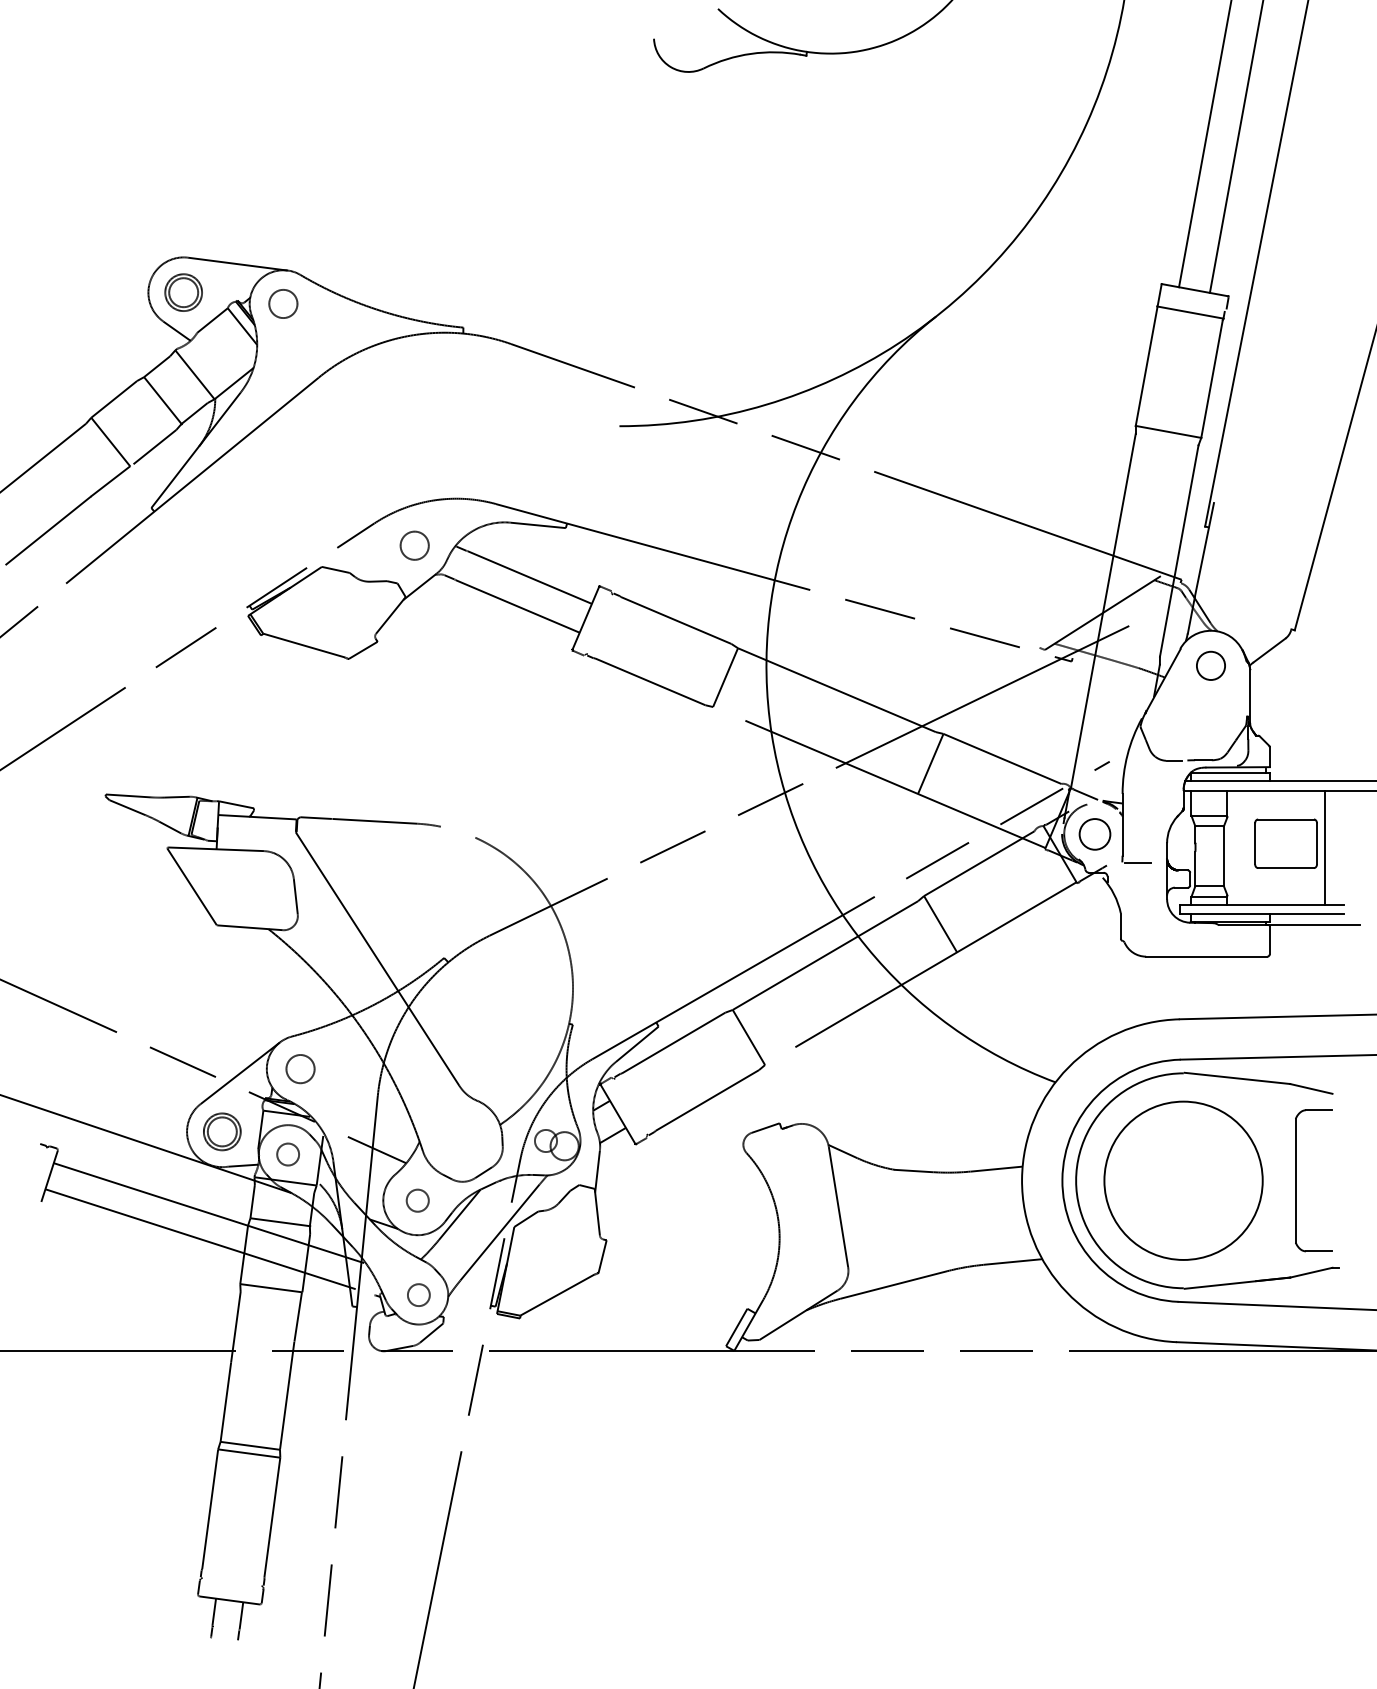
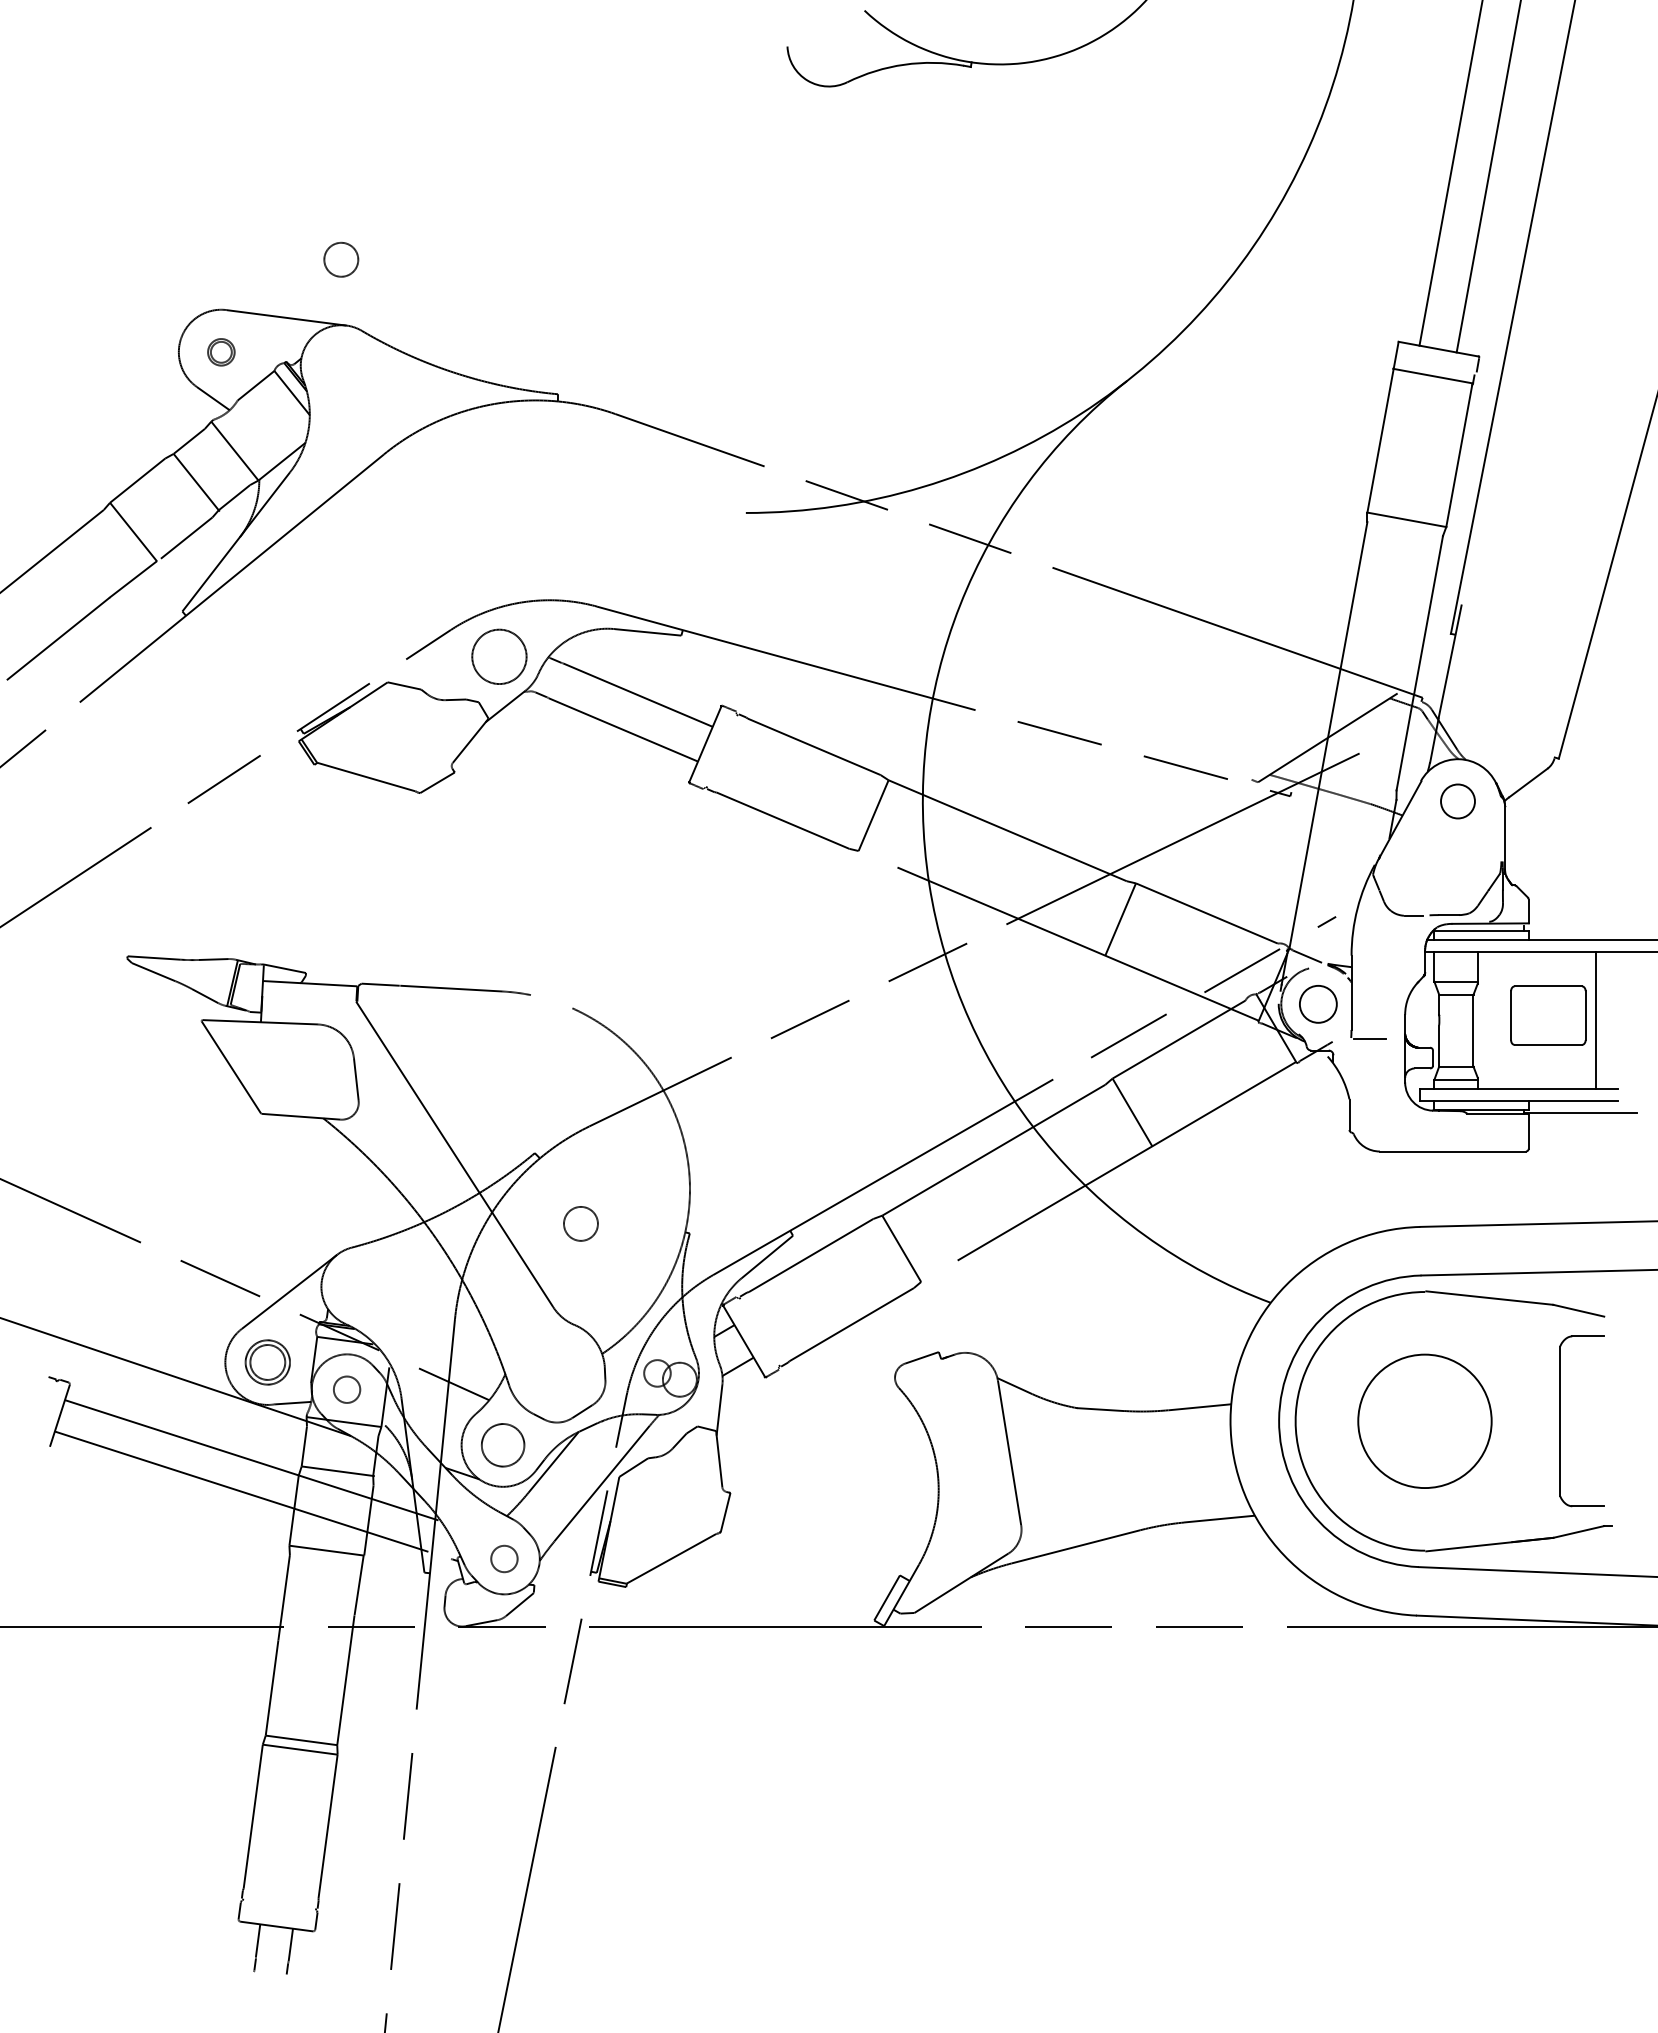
part: (183, 292) -> (221, 352), size x0.6
circle: (283, 303) -> (341, 259), moved
circle: (414, 545) -> (499, 656), size x1.6
circle: (300, 1068) -> (580, 1223), moved
circle: (1183, 1180) -> (1424, 1421), size x0.7
circle: (417, 1200) -> (502, 1445), size x1.6

